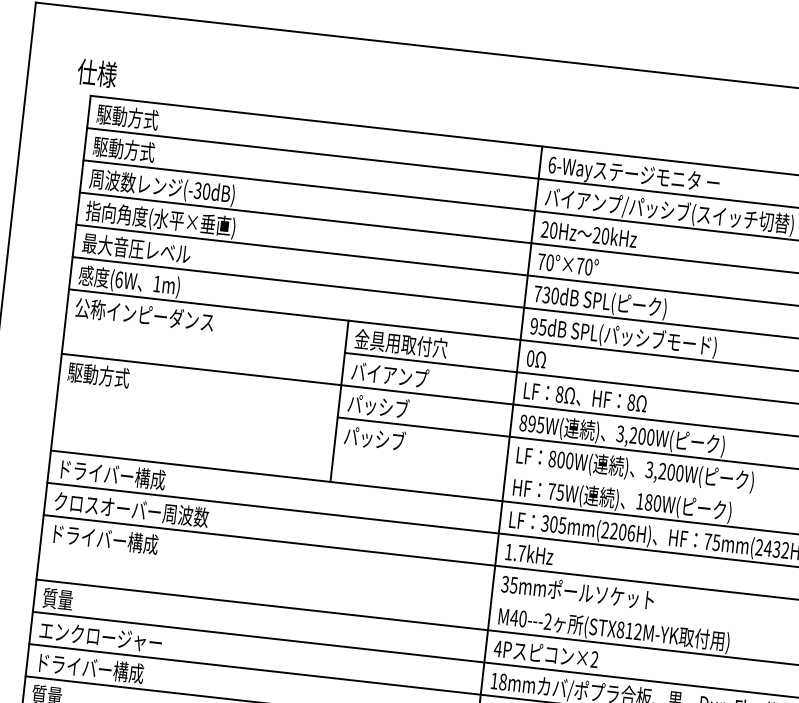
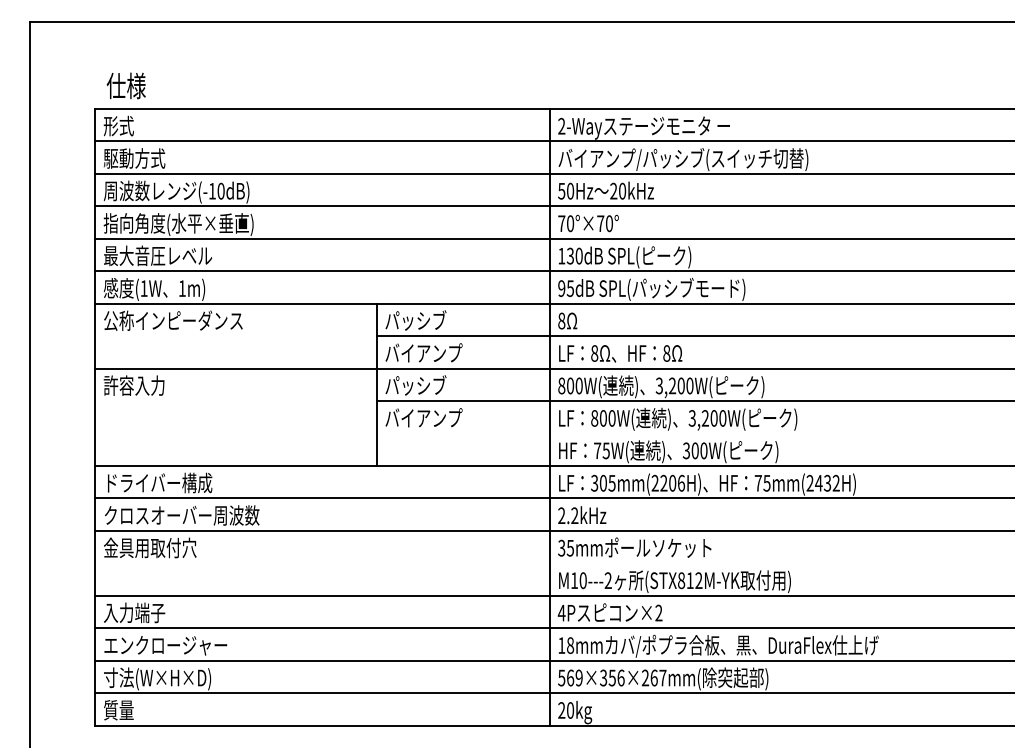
text: (96, 72) -> (125, 85), moved
text: (127, 116) -> (134, 125), 駆動方式 -> 形式
text: (552, 164) -> (561, 125), 6-Way -> 2-Way
text: (197, 189) -> (211, 190), (-30dB) -> (-10dB)
text: (544, 228) -> (561, 190), 20Hz -> 50Hz
text: (118, 279) -> (143, 288), (6W -> (1W
text: (537, 294) -> (561, 256), 730dB -> 130dB
text: (401, 343) -> (431, 320), 金具用取付穴 -> パッシブ
text: (530, 359) -> (561, 321), 0 -> 8
text: (98, 375) -> (134, 385), 駆動方式 -> 許容入力
text: (536, 424) -> (574, 385), 895W( -> 800W(
text: (387, 439) -> (428, 417), パッシブ -> バイアンプ
text: (644, 501) -> (690, 450), 180W( -> 300W(
text: (104, 538) -> (158, 547), ドライバー構成 -> 金具用取付穴
text: (515, 552) -> (568, 515), 1.7kHz -> 2.2kHz
text: (73, 600) -> (134, 612), 質量 -> 入力端子
text: (514, 617) -> (574, 580), M40---2 -> M10---2
text: (90, 668) -> (158, 678), ドライバー構成 -> 寸法(W×H×D)

